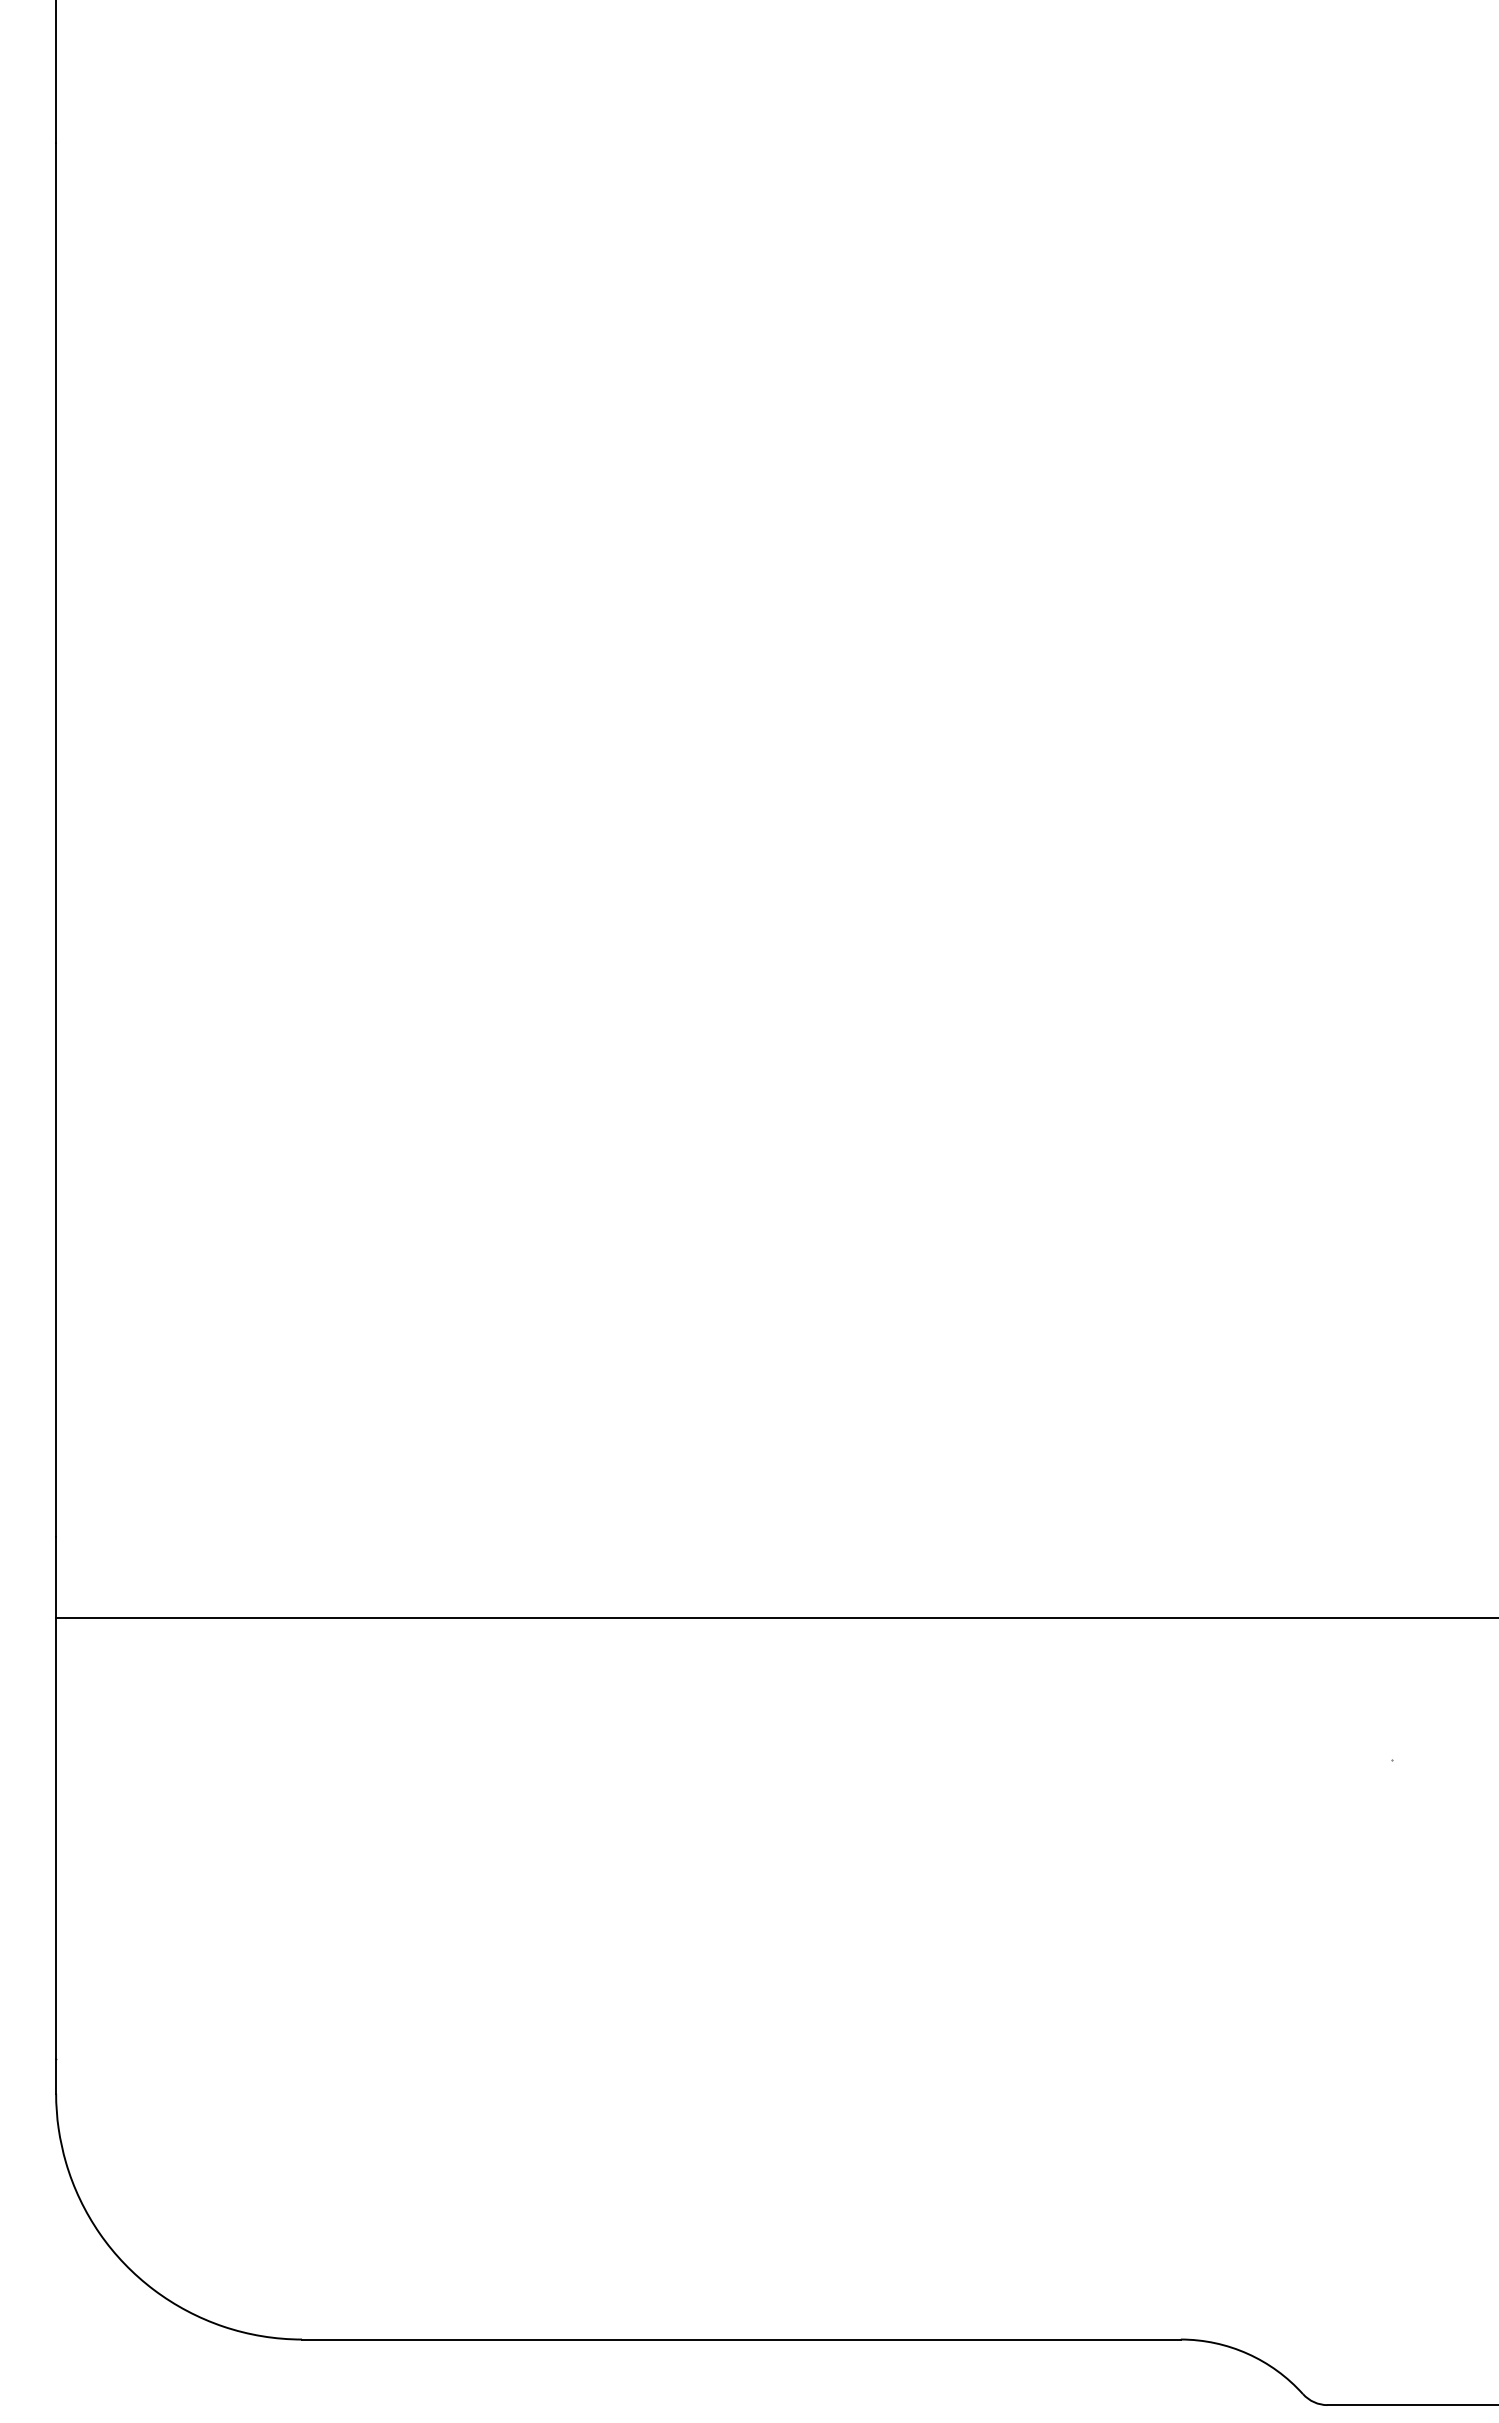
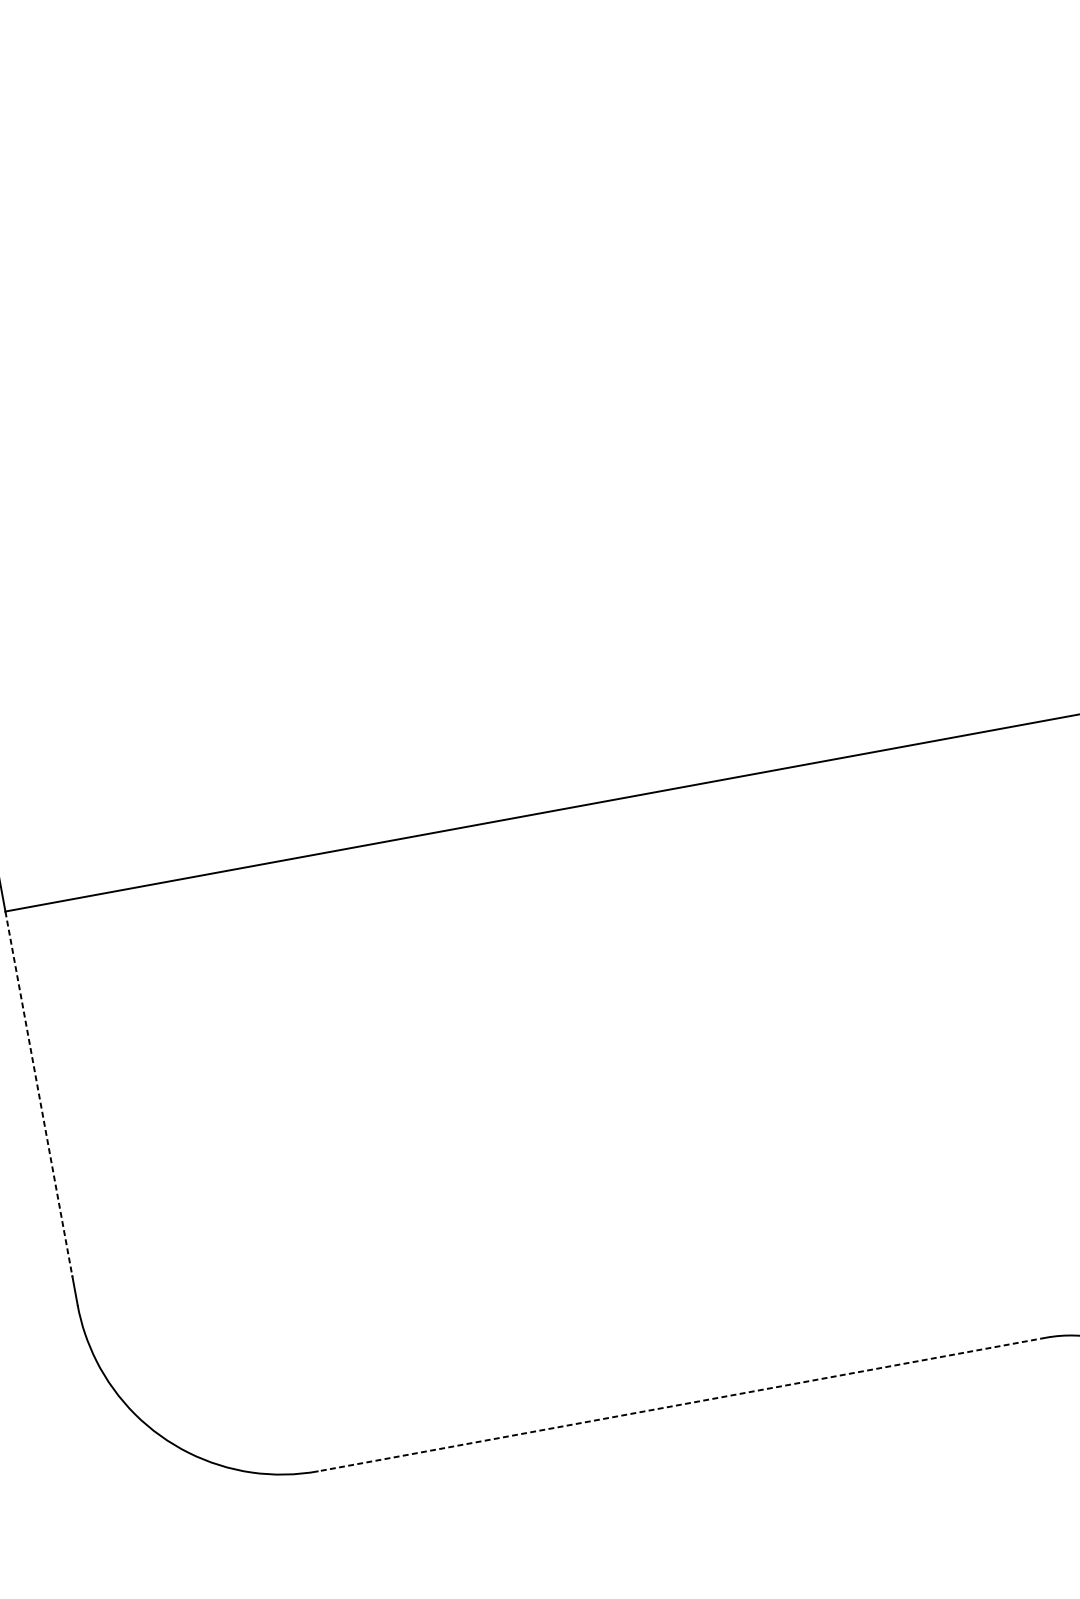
line: (56, 1839) -> (39, 1094), solid -> dashed
line: (740, 2339) -> (681, 1404), solid -> dashed

